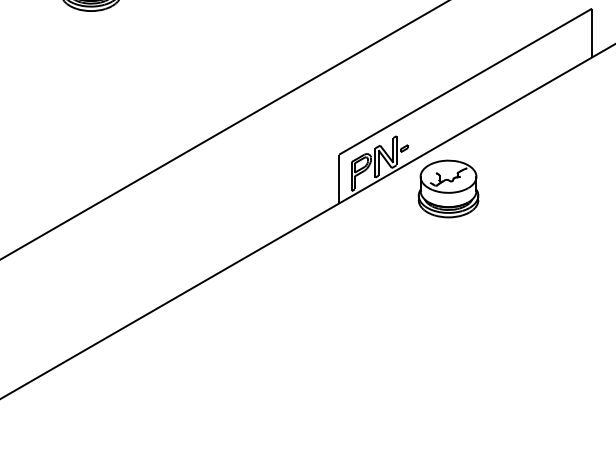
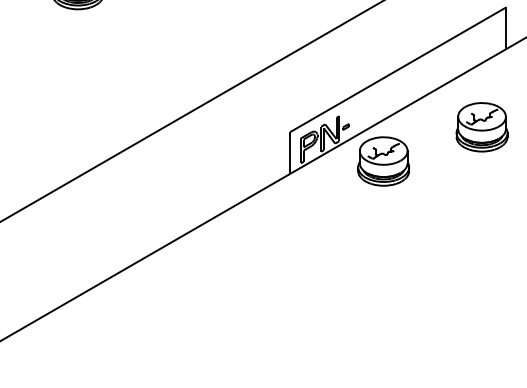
part: (563, 148) -> (482, 126), added

